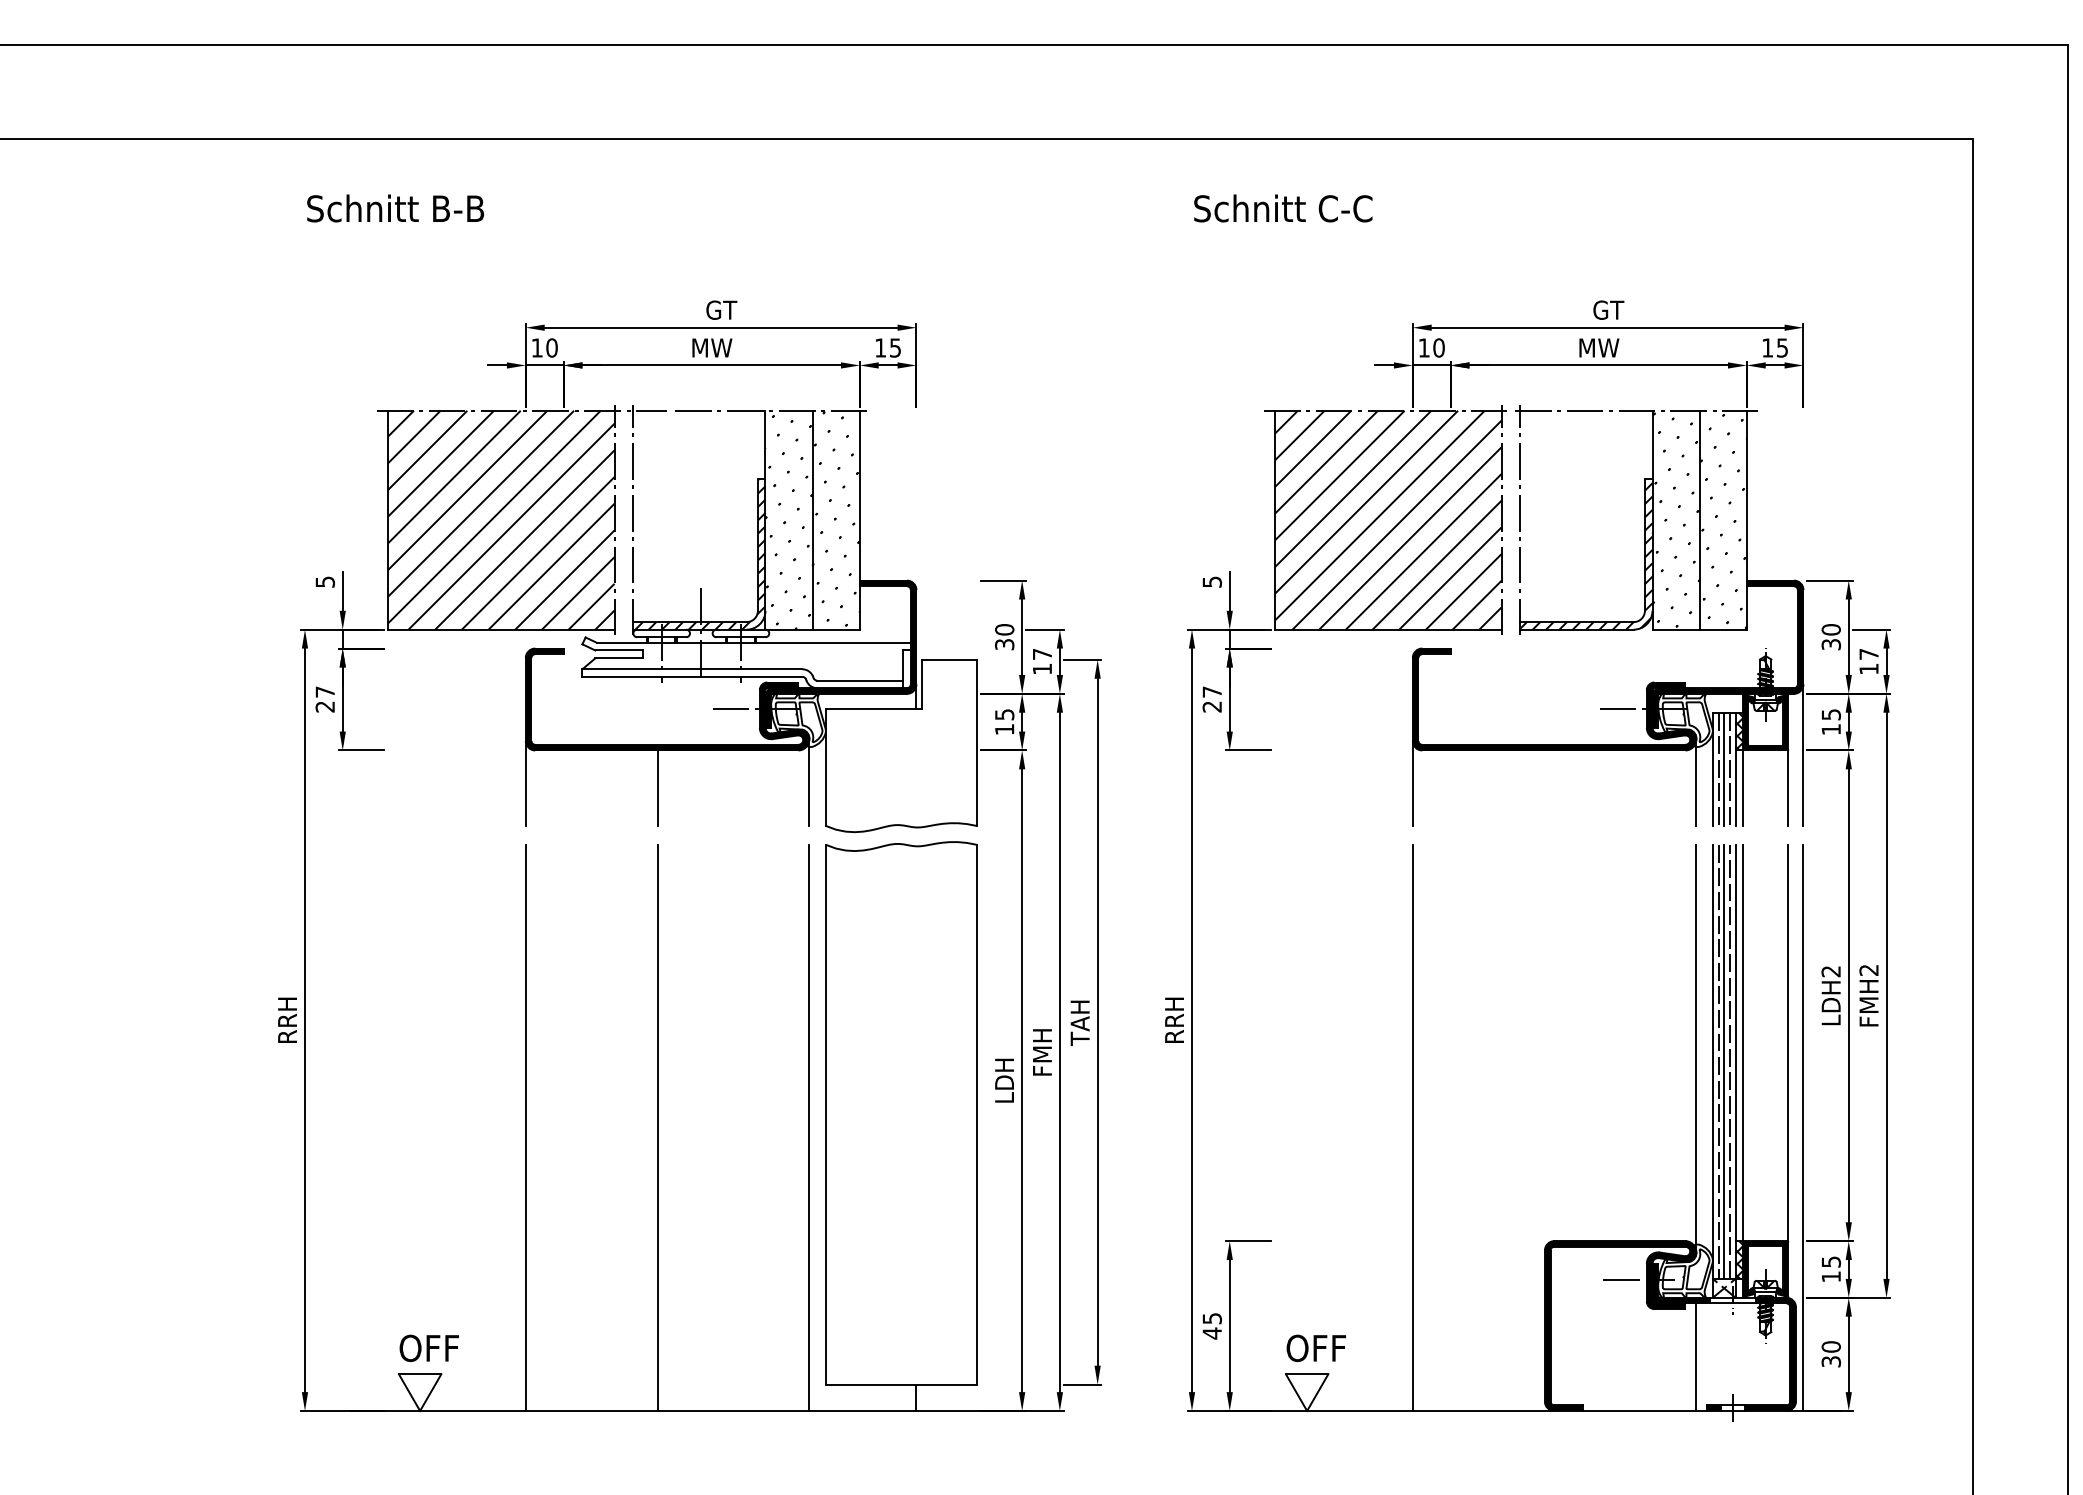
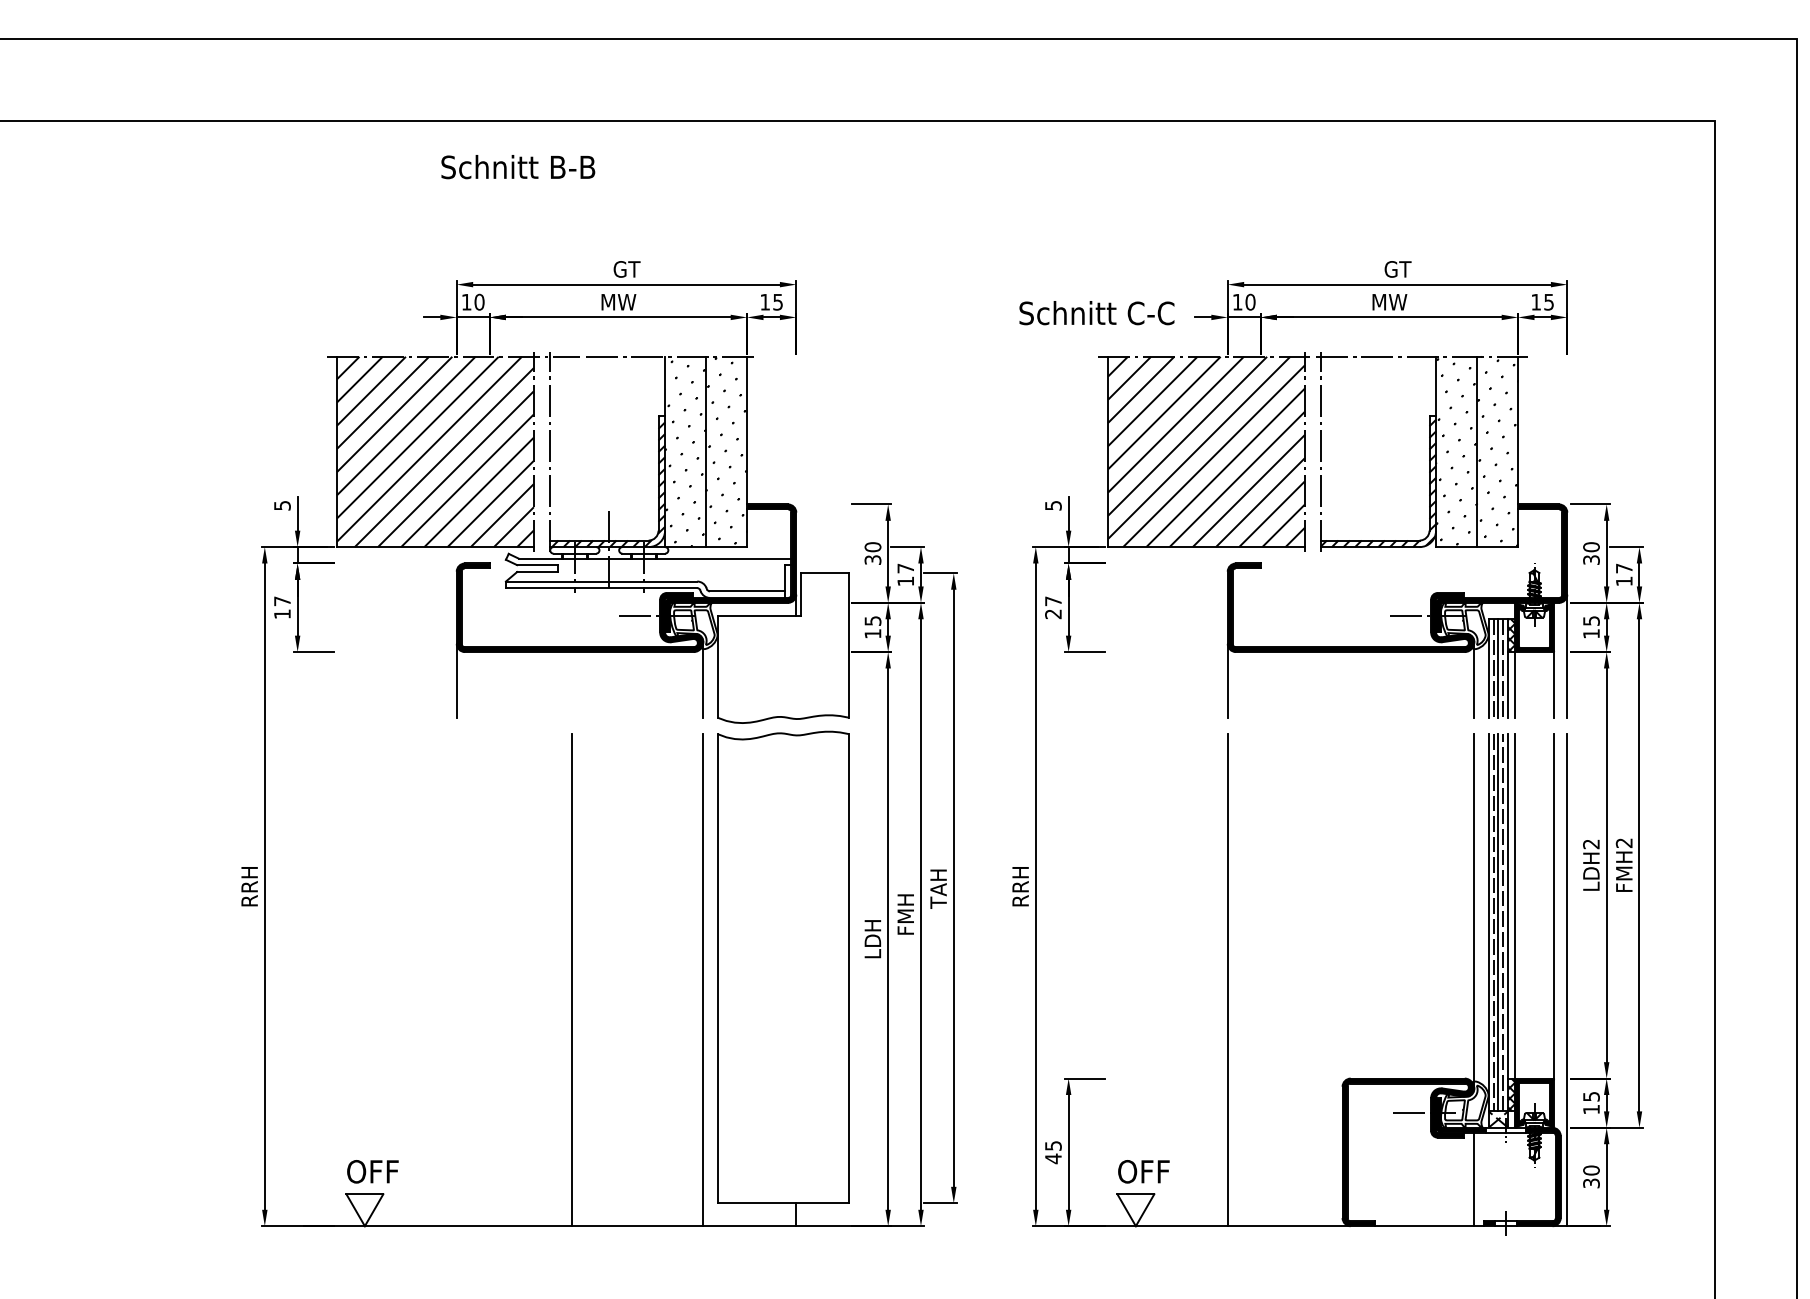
text: (395, 208) -> (518, 167), moved
text: (1283, 208) -> (1097, 313), moved
text: (324, 706) -> (281, 613), 27 -> 17
line: (657, 787) -> (571, 684), removed
line: (525, 1127) -> (456, 979), removed

